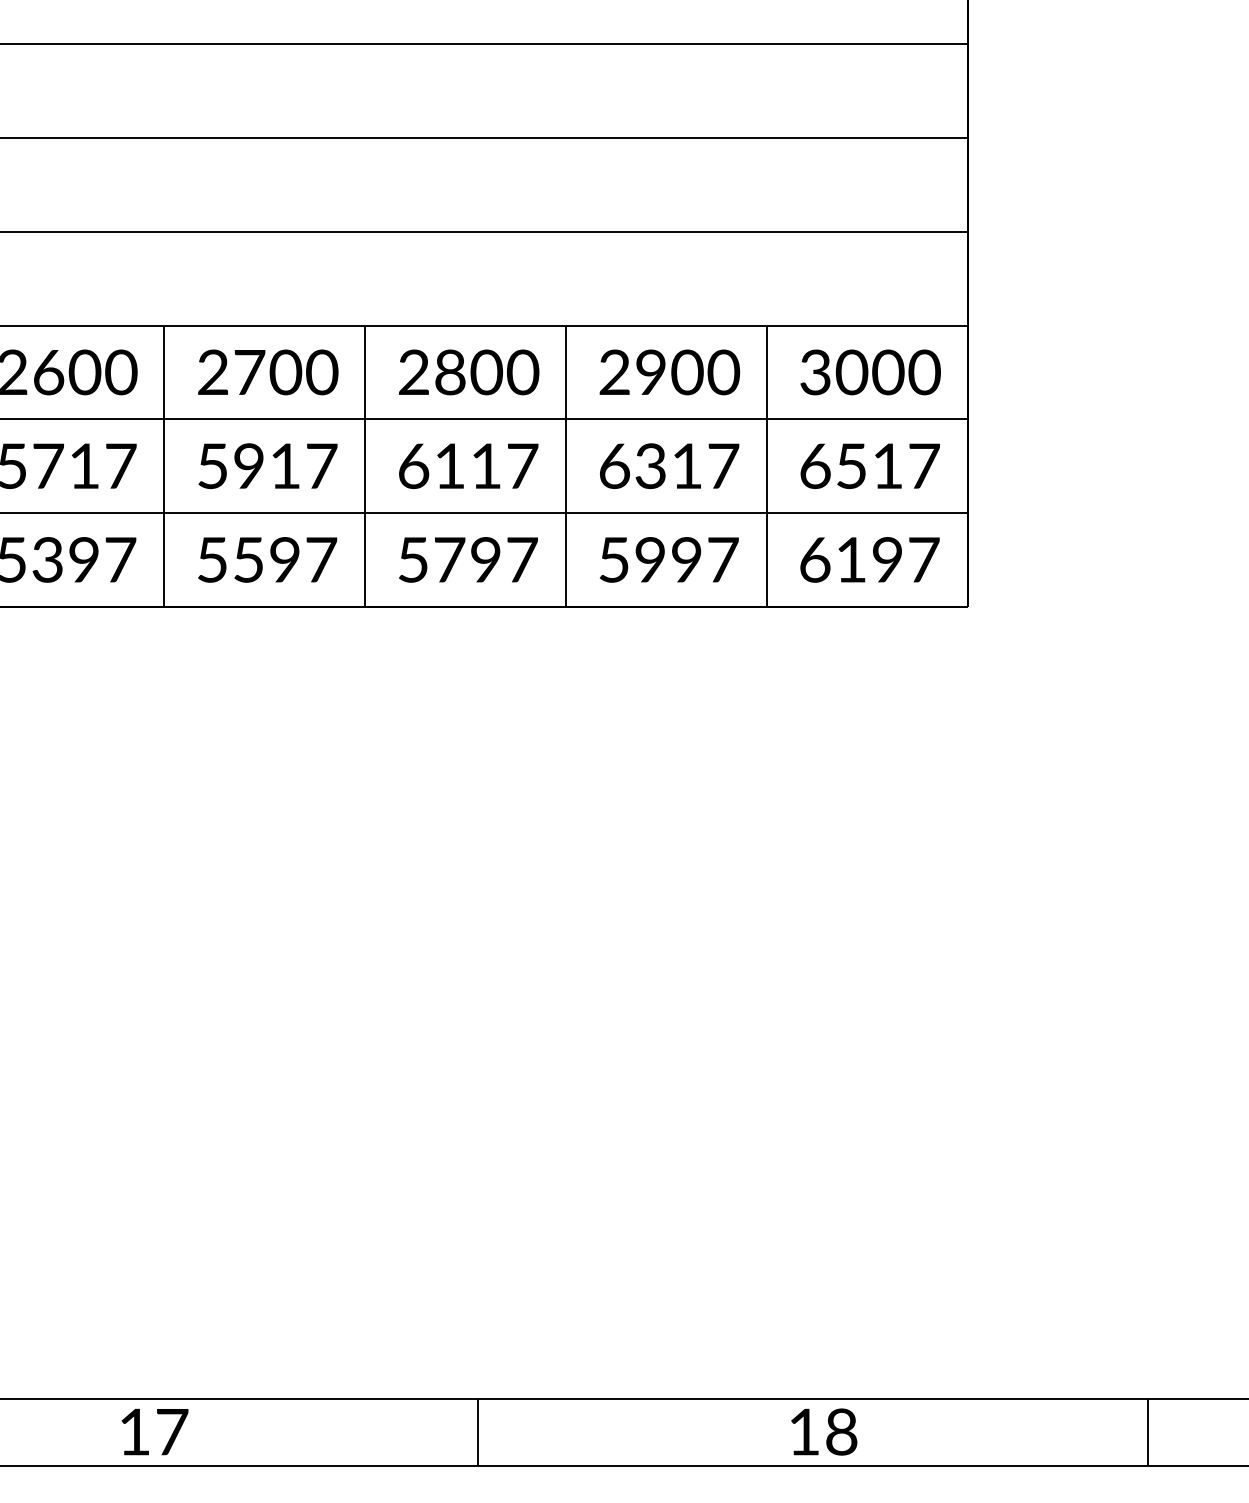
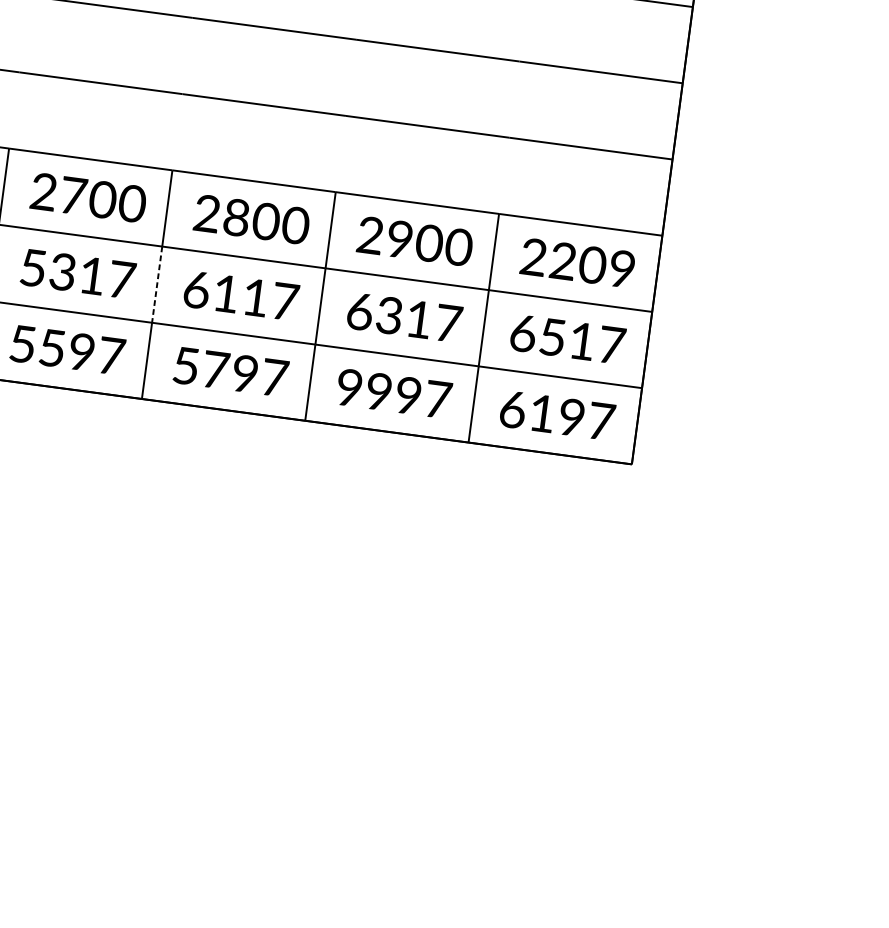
text: (870, 372) -> (578, 263), 3000 -> 2209
text: (248, 466) -> (62, 272), 5917 -> 5317
line: (365, 466) -> (157, 284), solid -> dashed
text: (613, 559) -> (349, 387), 5997 -> 9997

